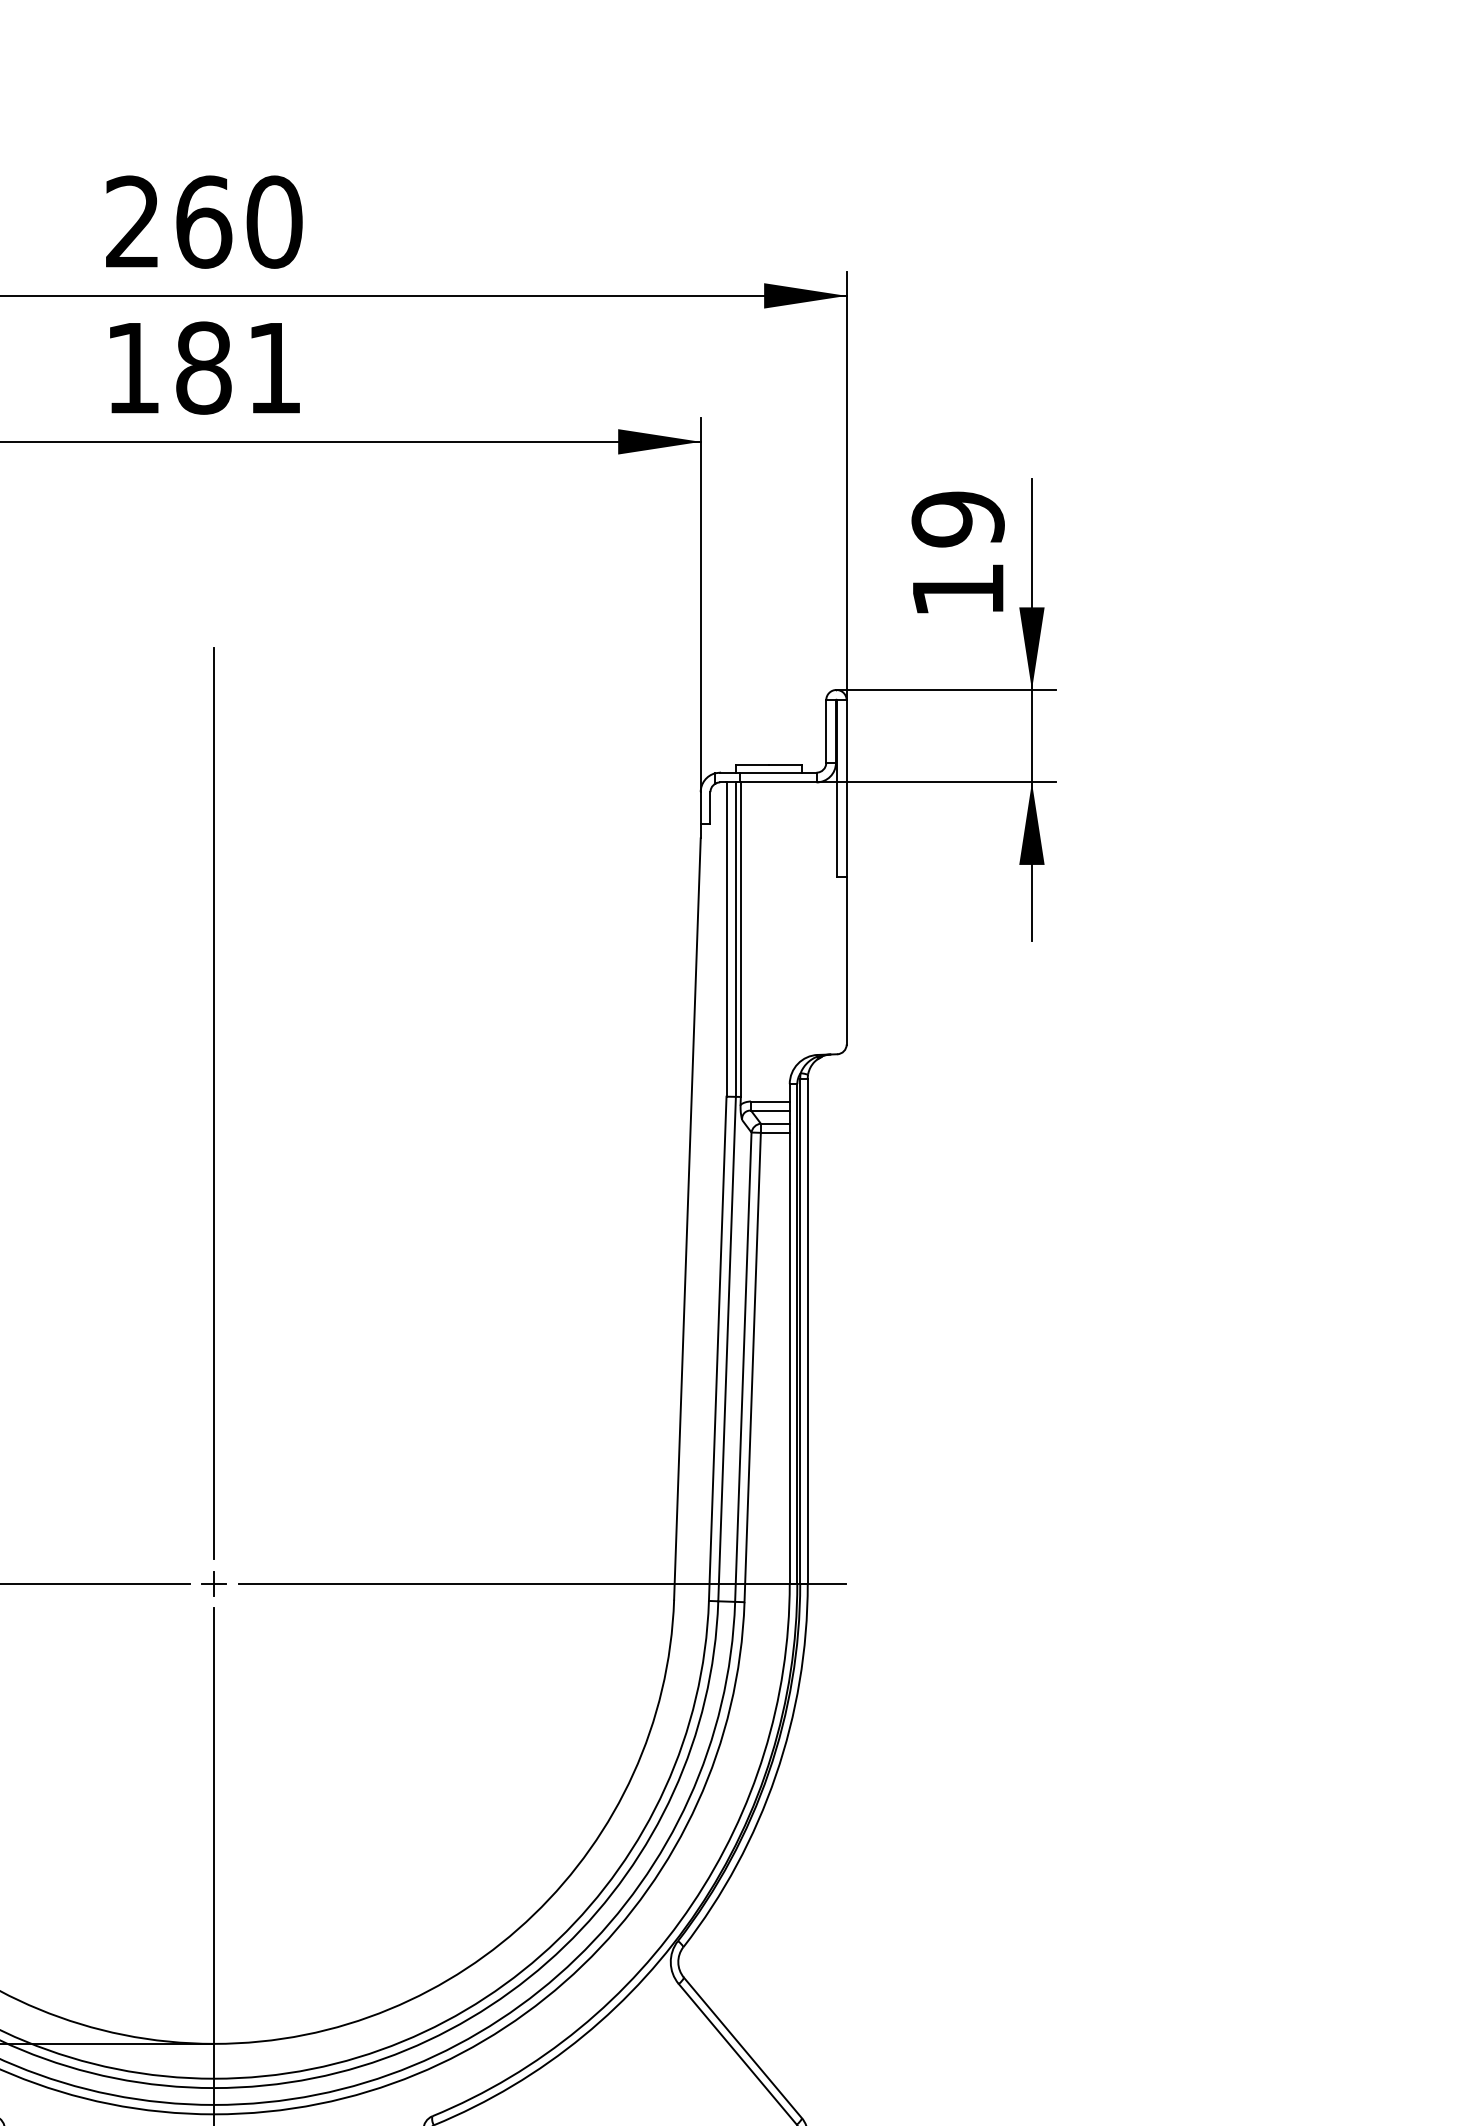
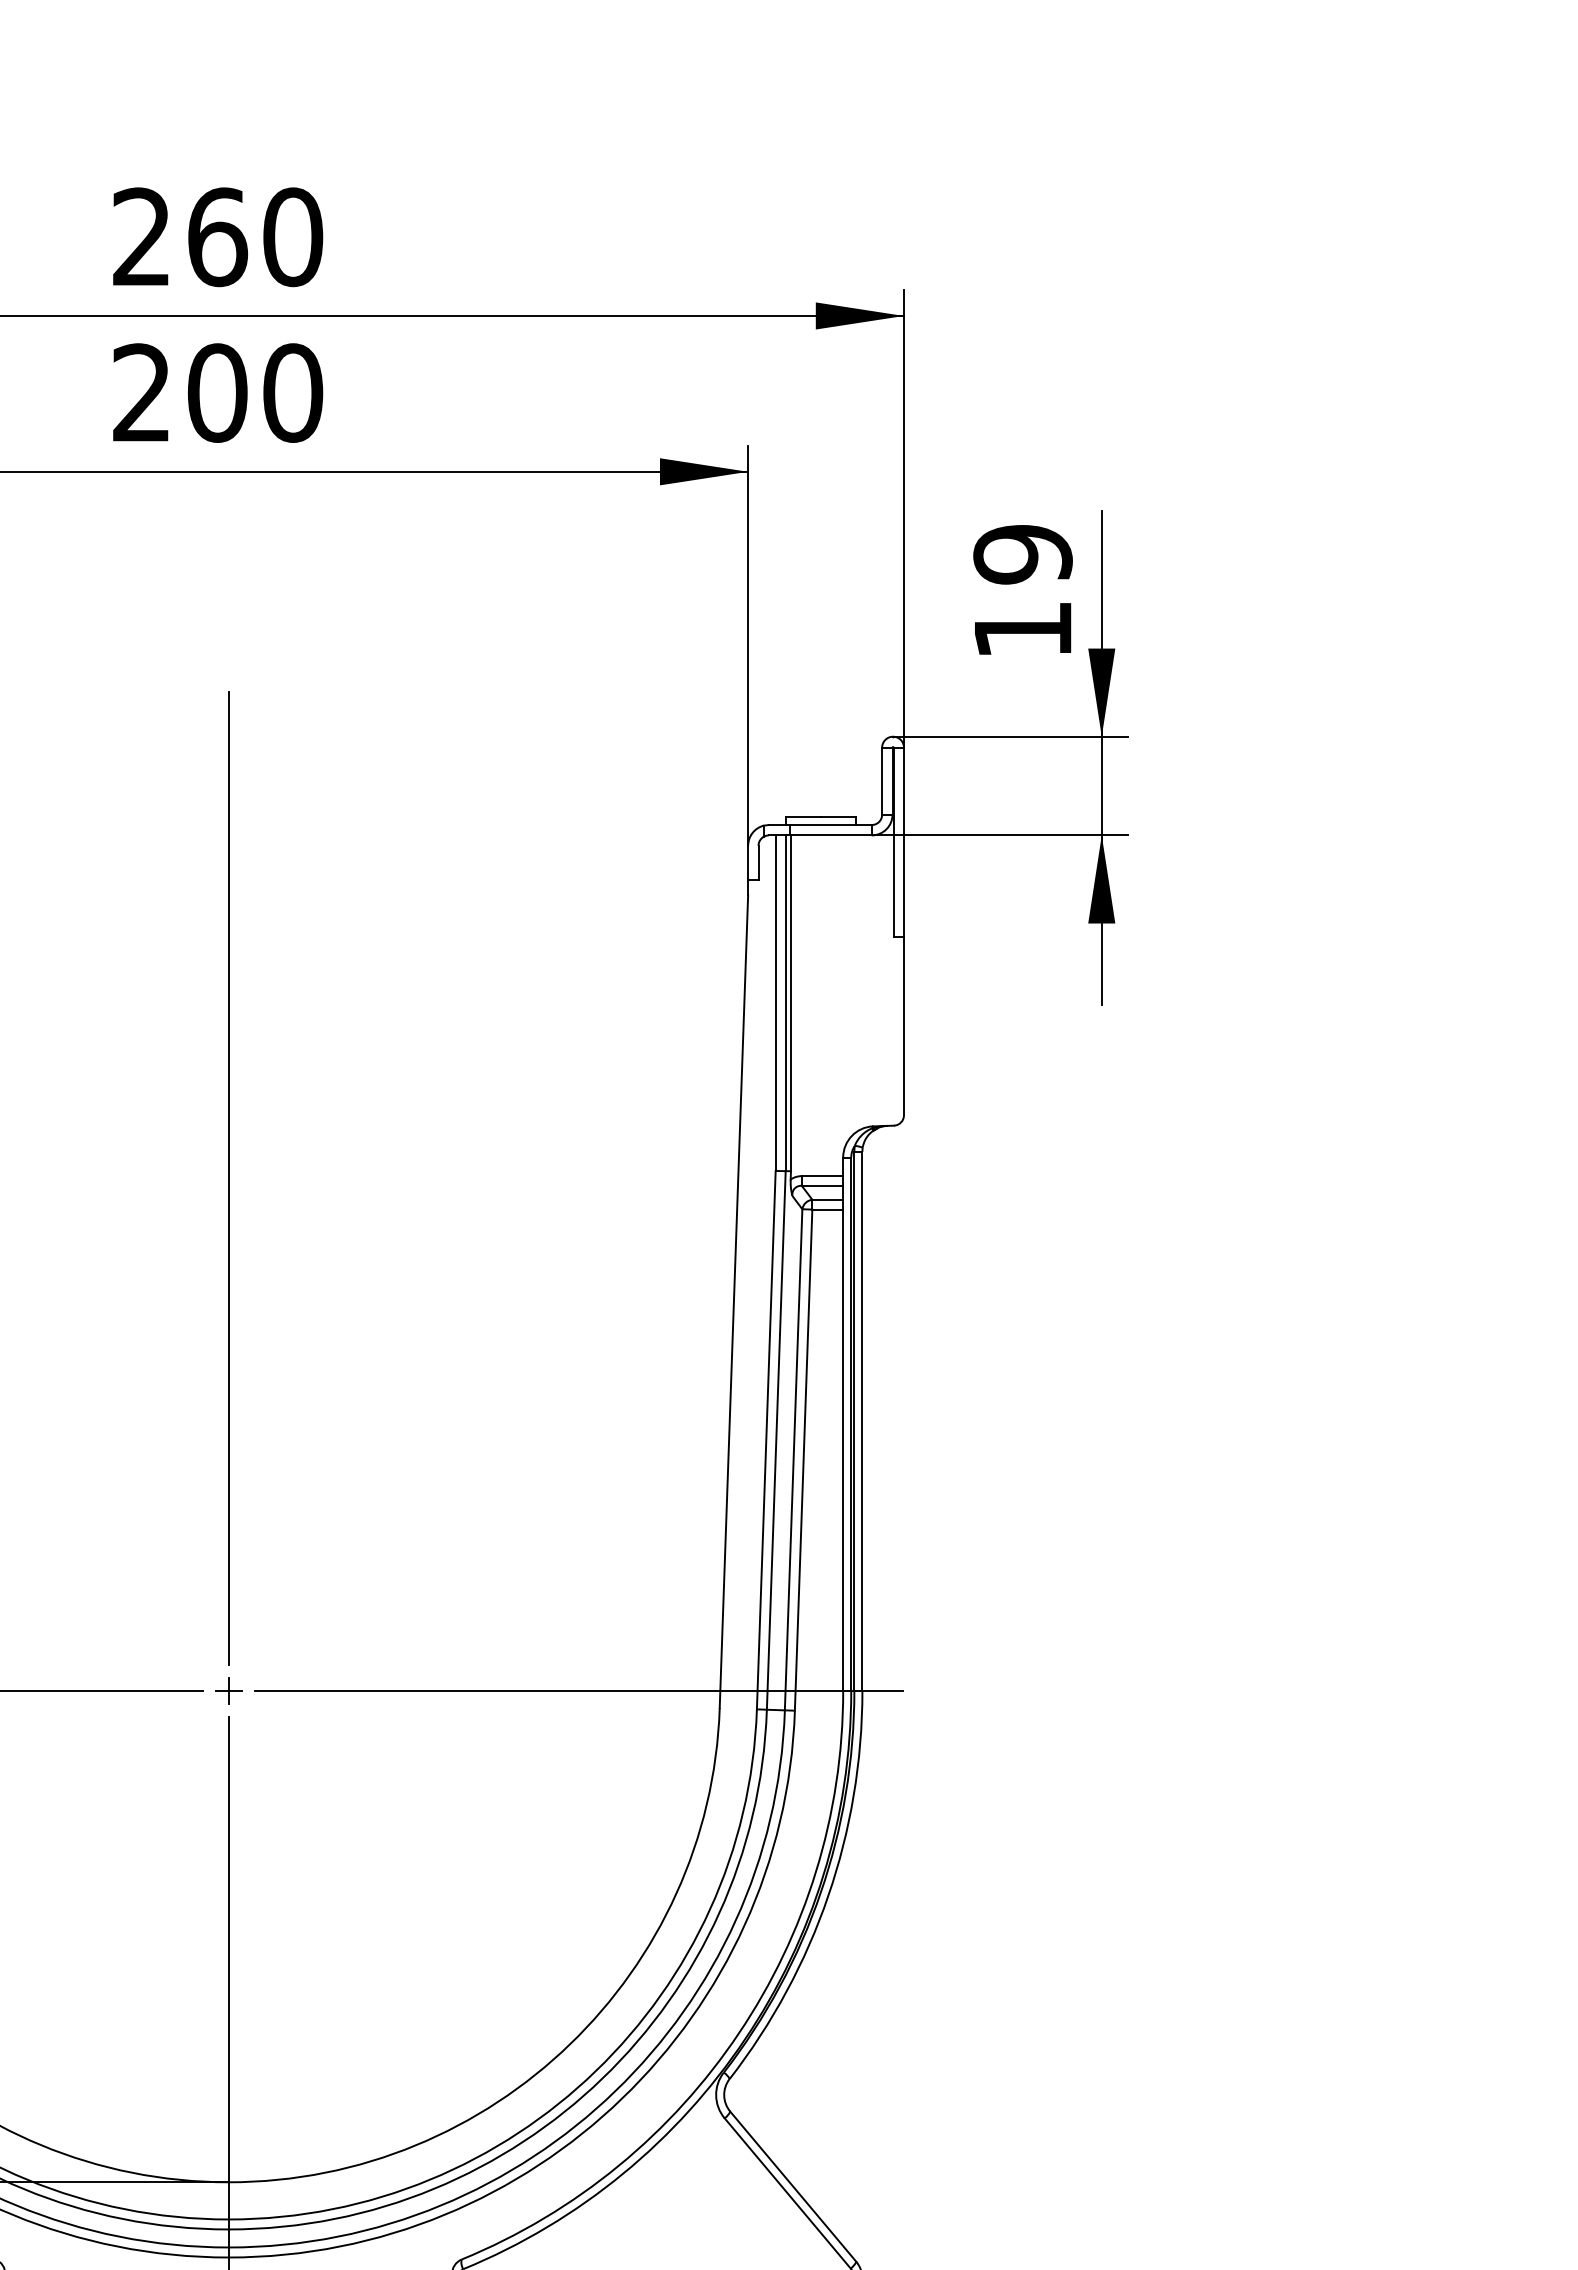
text: (204, 367) -> (218, 392), 181 -> 200

